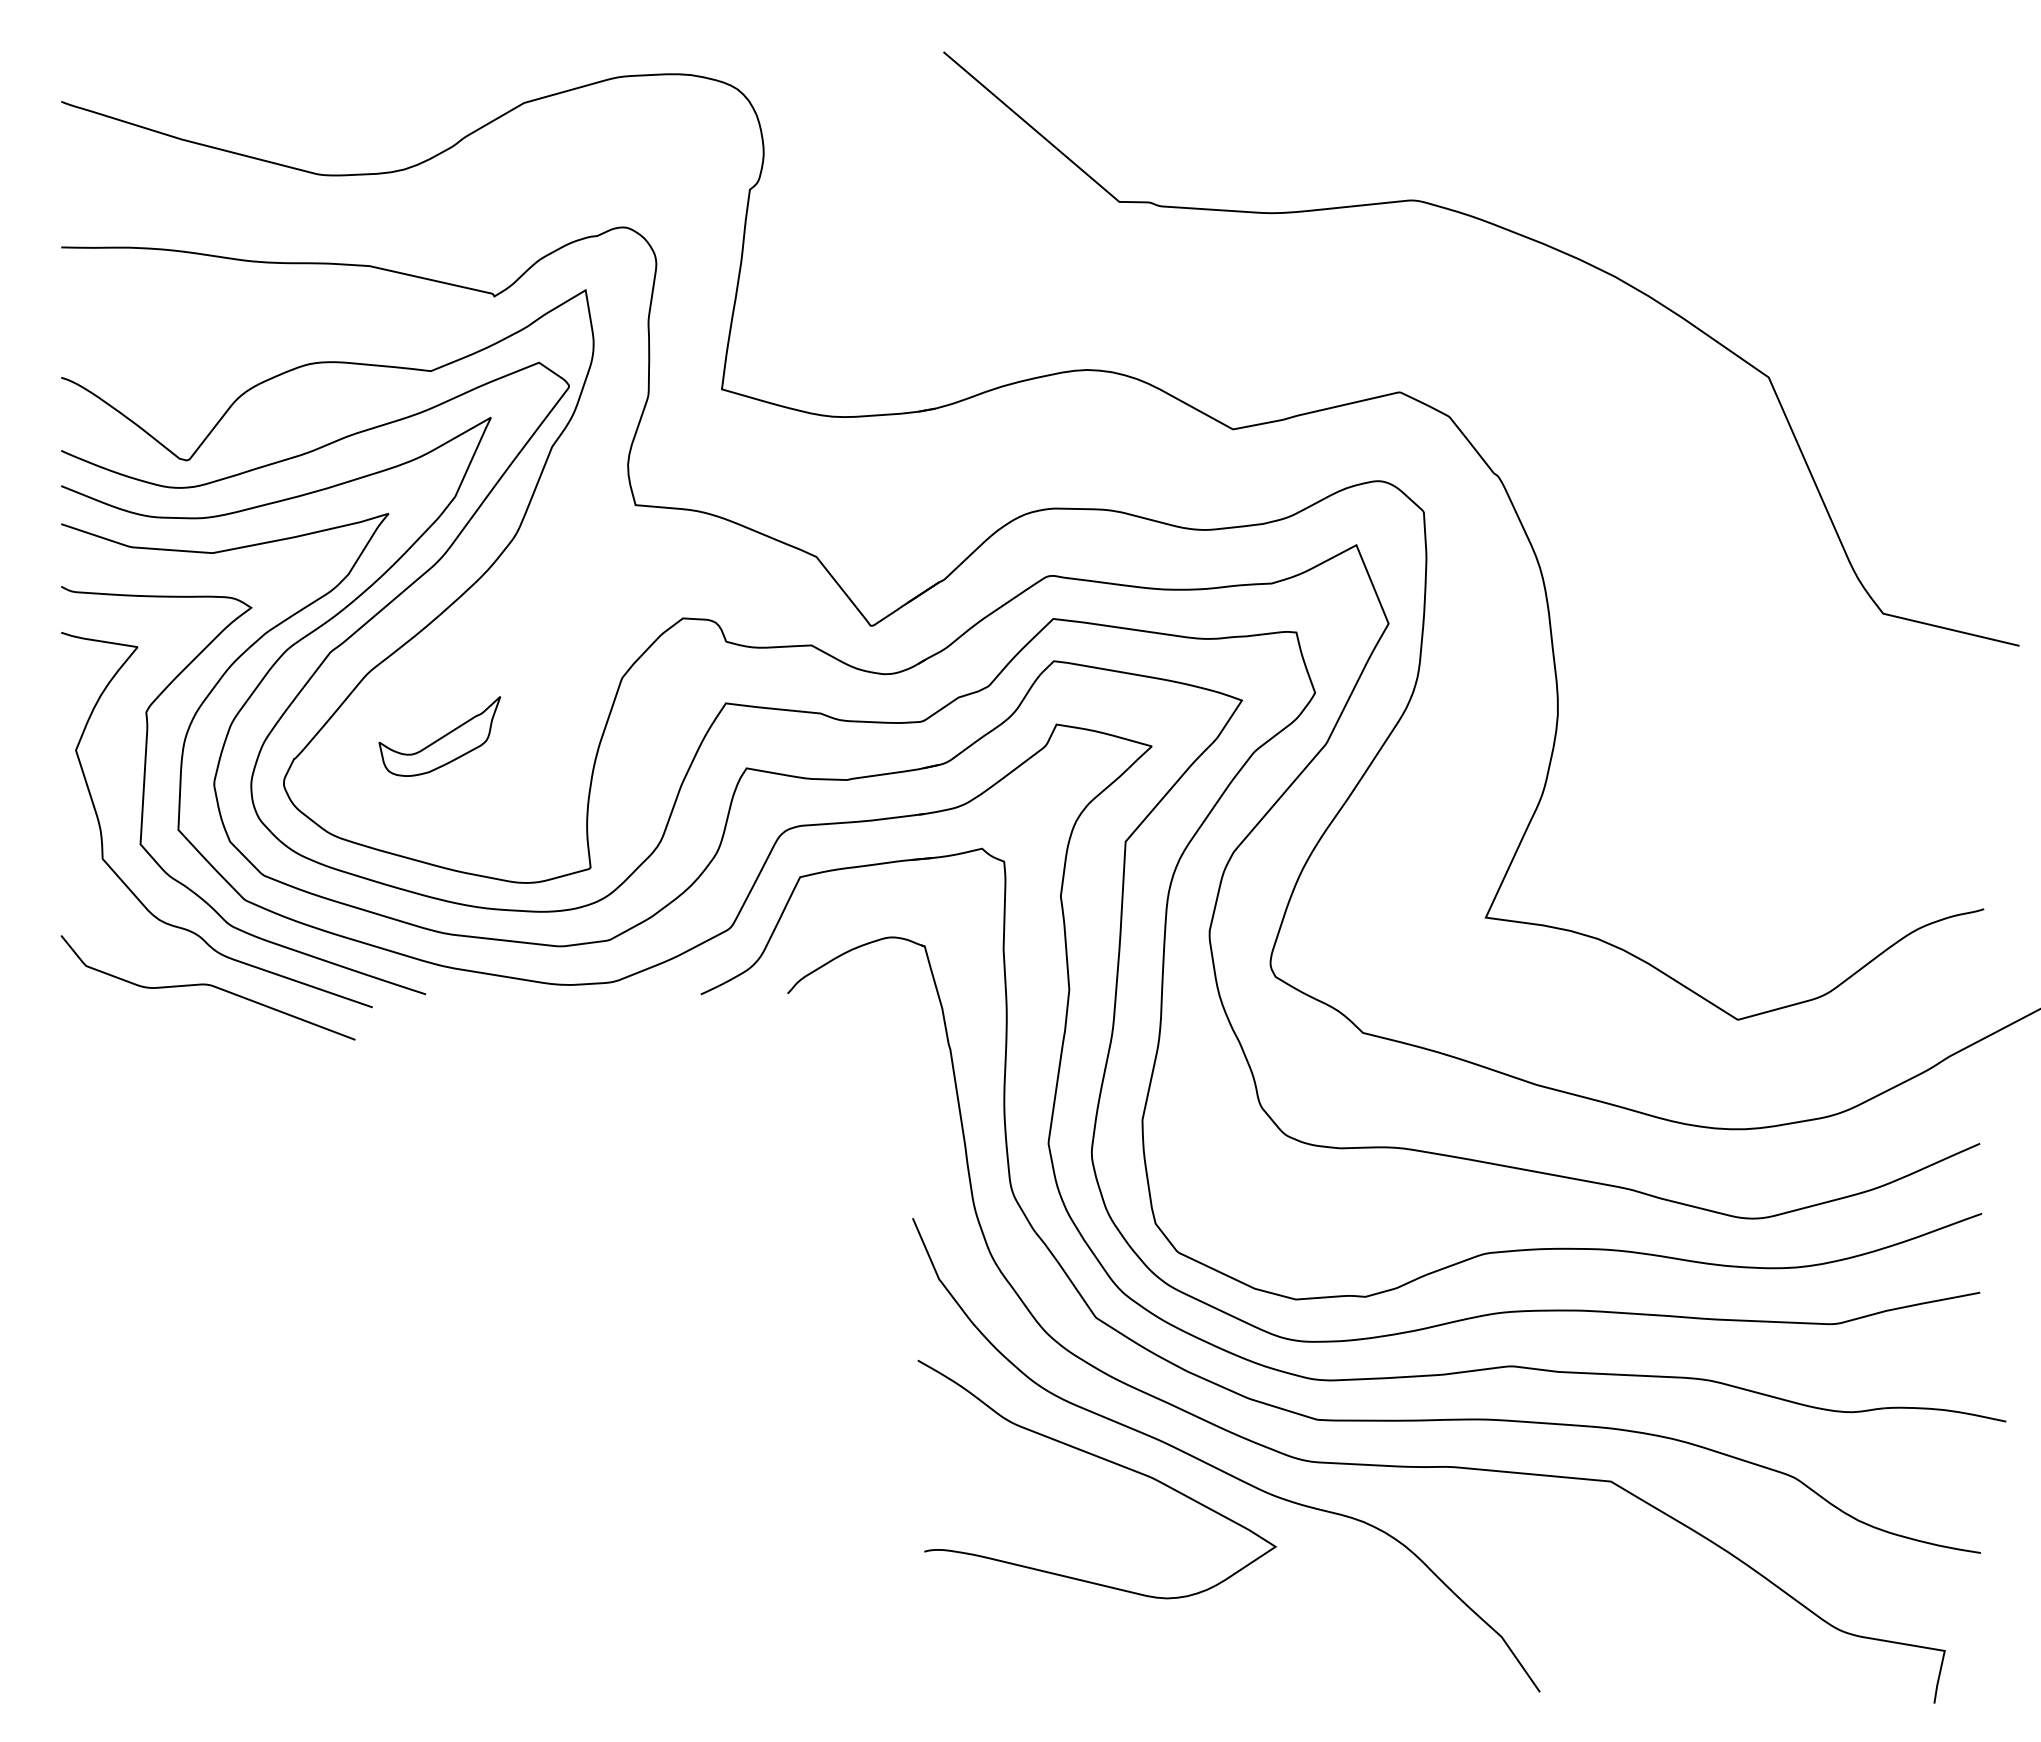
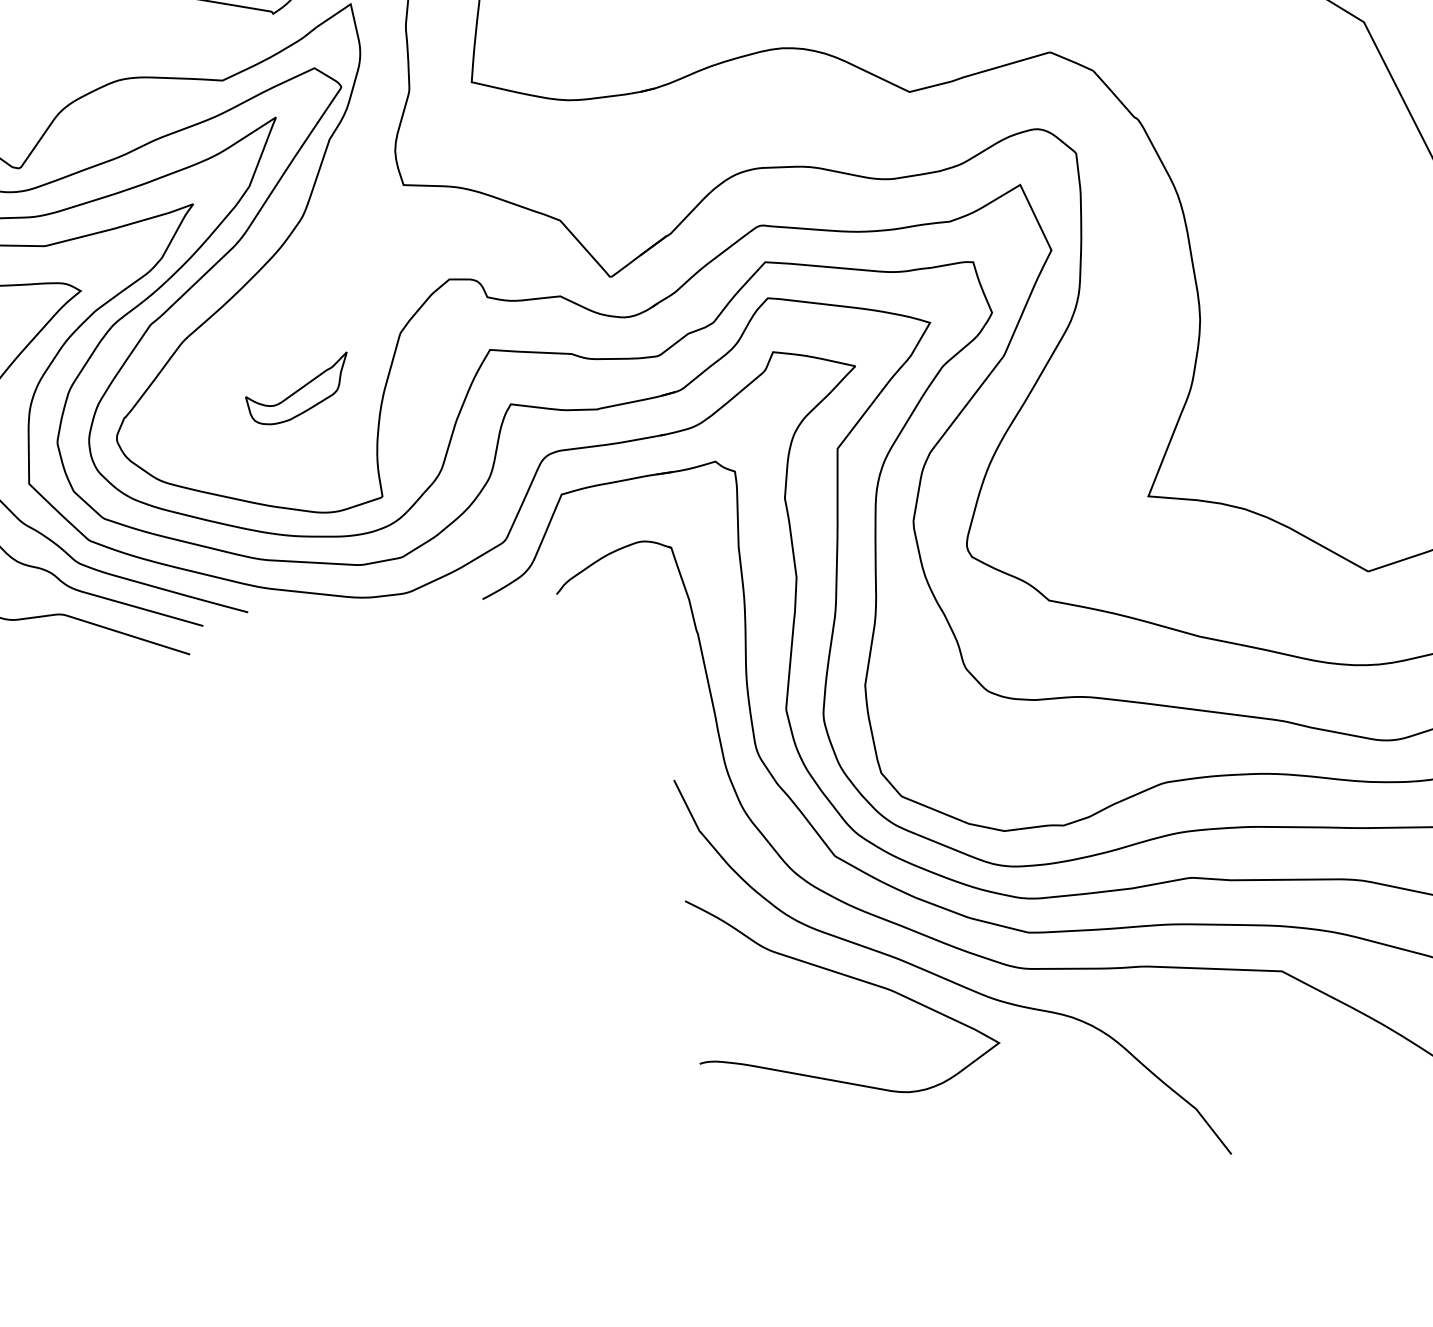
part: (439, 736) -> (296, 389), moved

